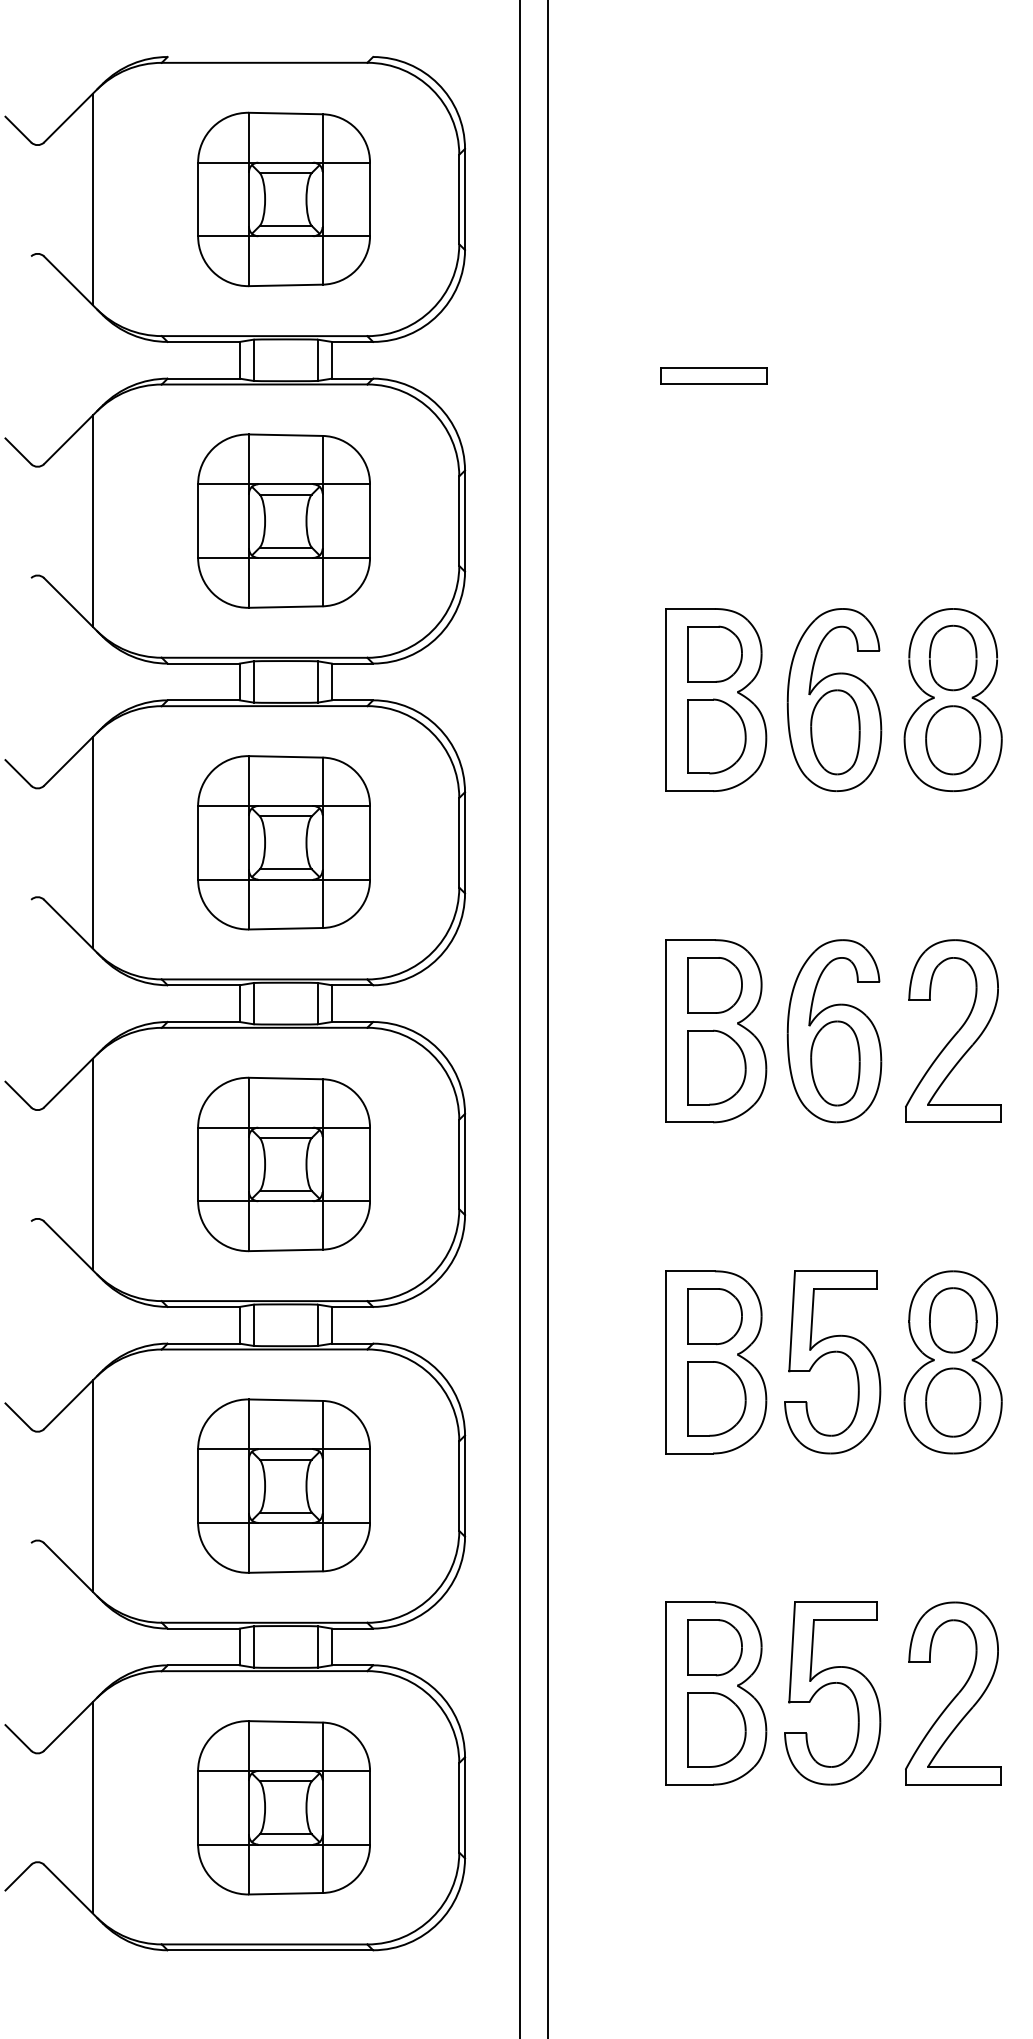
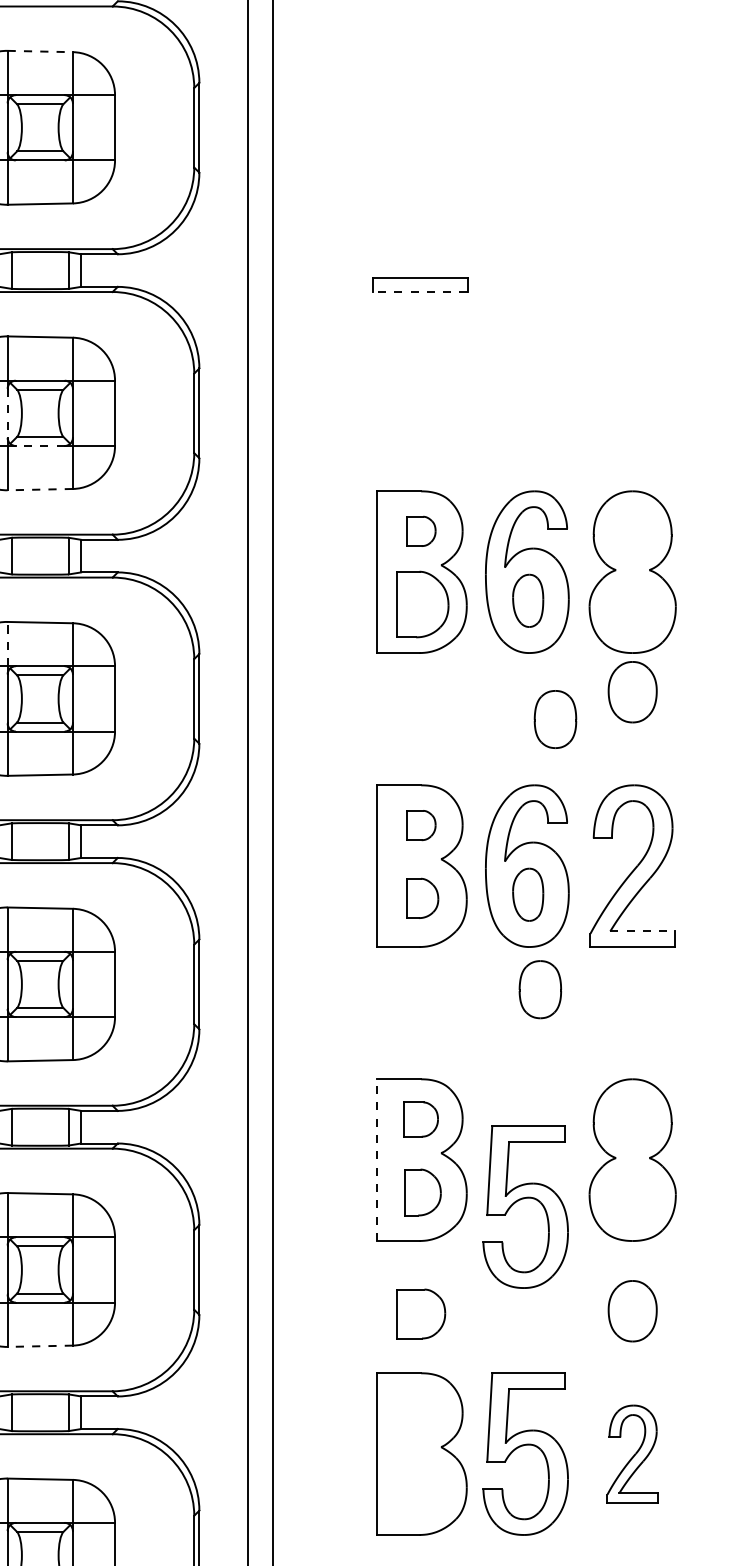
line: (285, 113) -> (39, 51), solid -> dashed
line: (713, 383) -> (419, 291), solid -> dashed
line: (249, 521) -> (8, 413), solid -> dashed
line: (285, 557) -> (39, 445), solid -> dashed
line: (285, 607) -> (39, 490), solid -> dashed
part: (714, 653) -> (420, 530), size x0.6
part: (953, 657) -> (555, 719), moved
part: (835, 732) -> (528, 600), size x0.7
part: (953, 740) -> (632, 692), moved
line: (249, 781) -> (8, 644), solid -> dashed
part: (714, 985) -> (420, 825), size x0.6
part: (835, 1063) -> (528, 894), size x0.7
part: (716, 1067) -> (422, 898), size x0.6
line: (964, 1104) -> (642, 931), solid -> dashed
part: (714, 1316) -> (420, 1119), size x0.7
part: (953, 1320) -> (540, 989), moved
part: (830, 1353) -> (523, 1199), moved
line: (665, 1361) -> (377, 1159), solid -> dashed
part: (716, 1398) -> (422, 1192), size x0.7
part: (953, 1402) -> (632, 1311), moved
line: (285, 1572) -> (39, 1346), solid -> dashed
part: (714, 1647) -> (420, 1313), moved
part: (953, 1693) -> (632, 1454), size x0.6
part: (716, 1729) -> (422, 1486), removed

